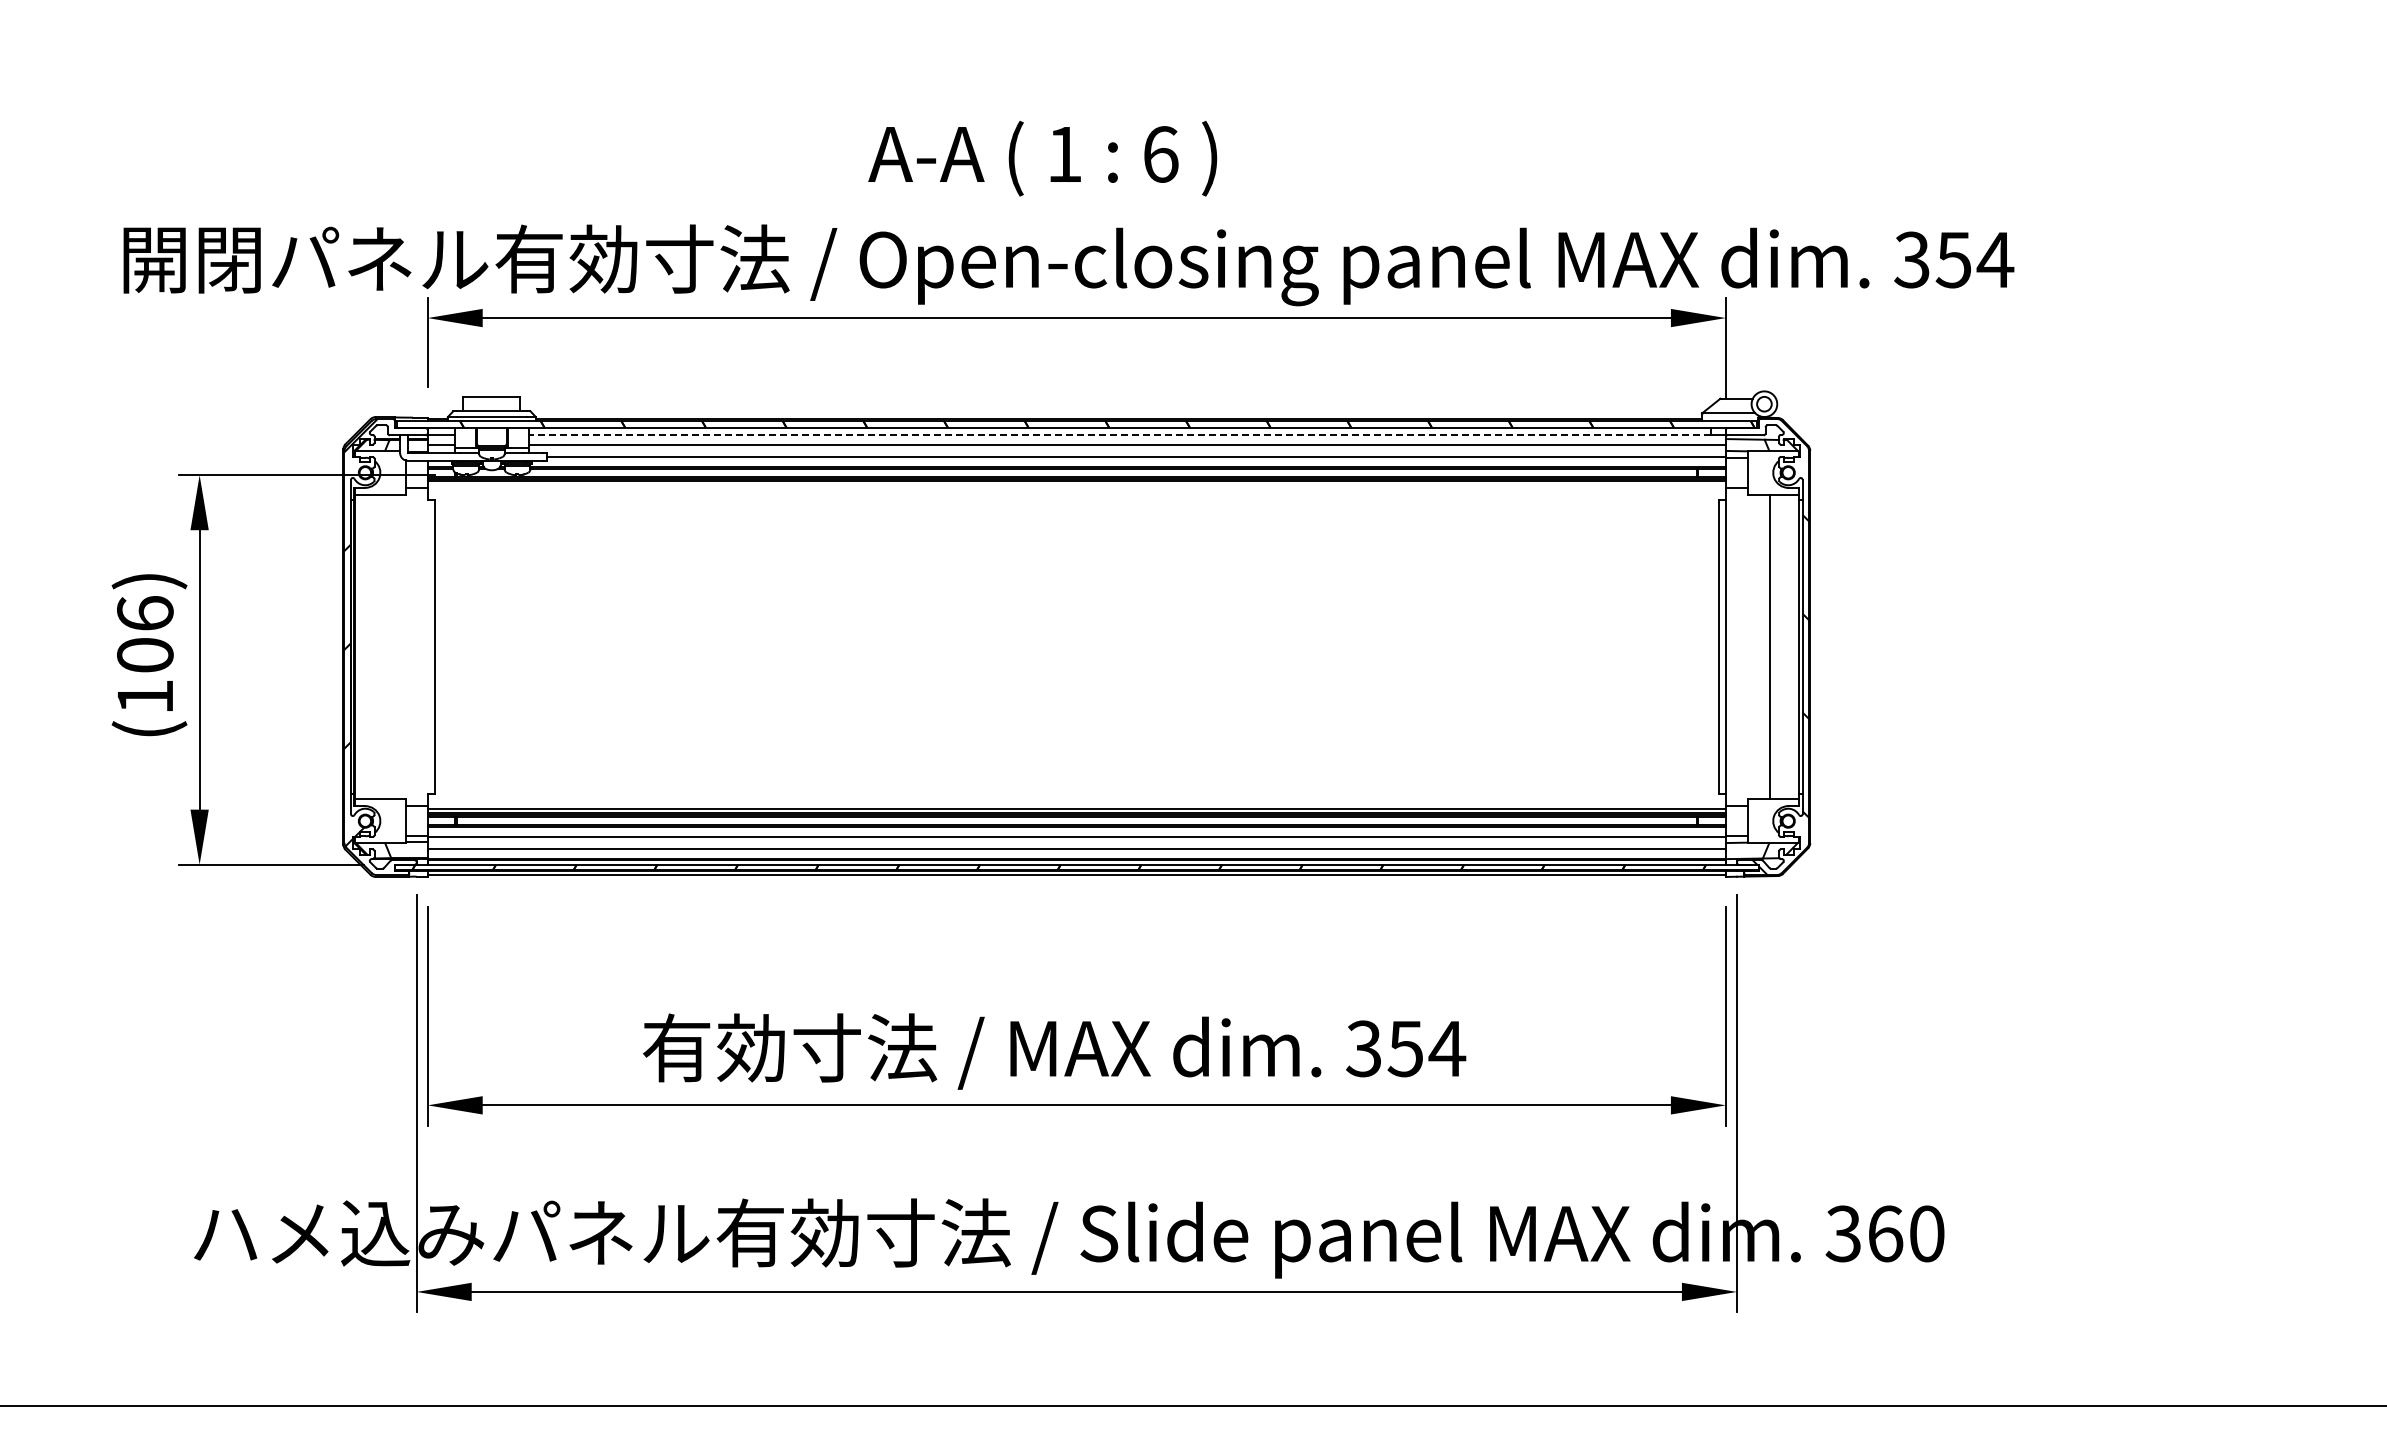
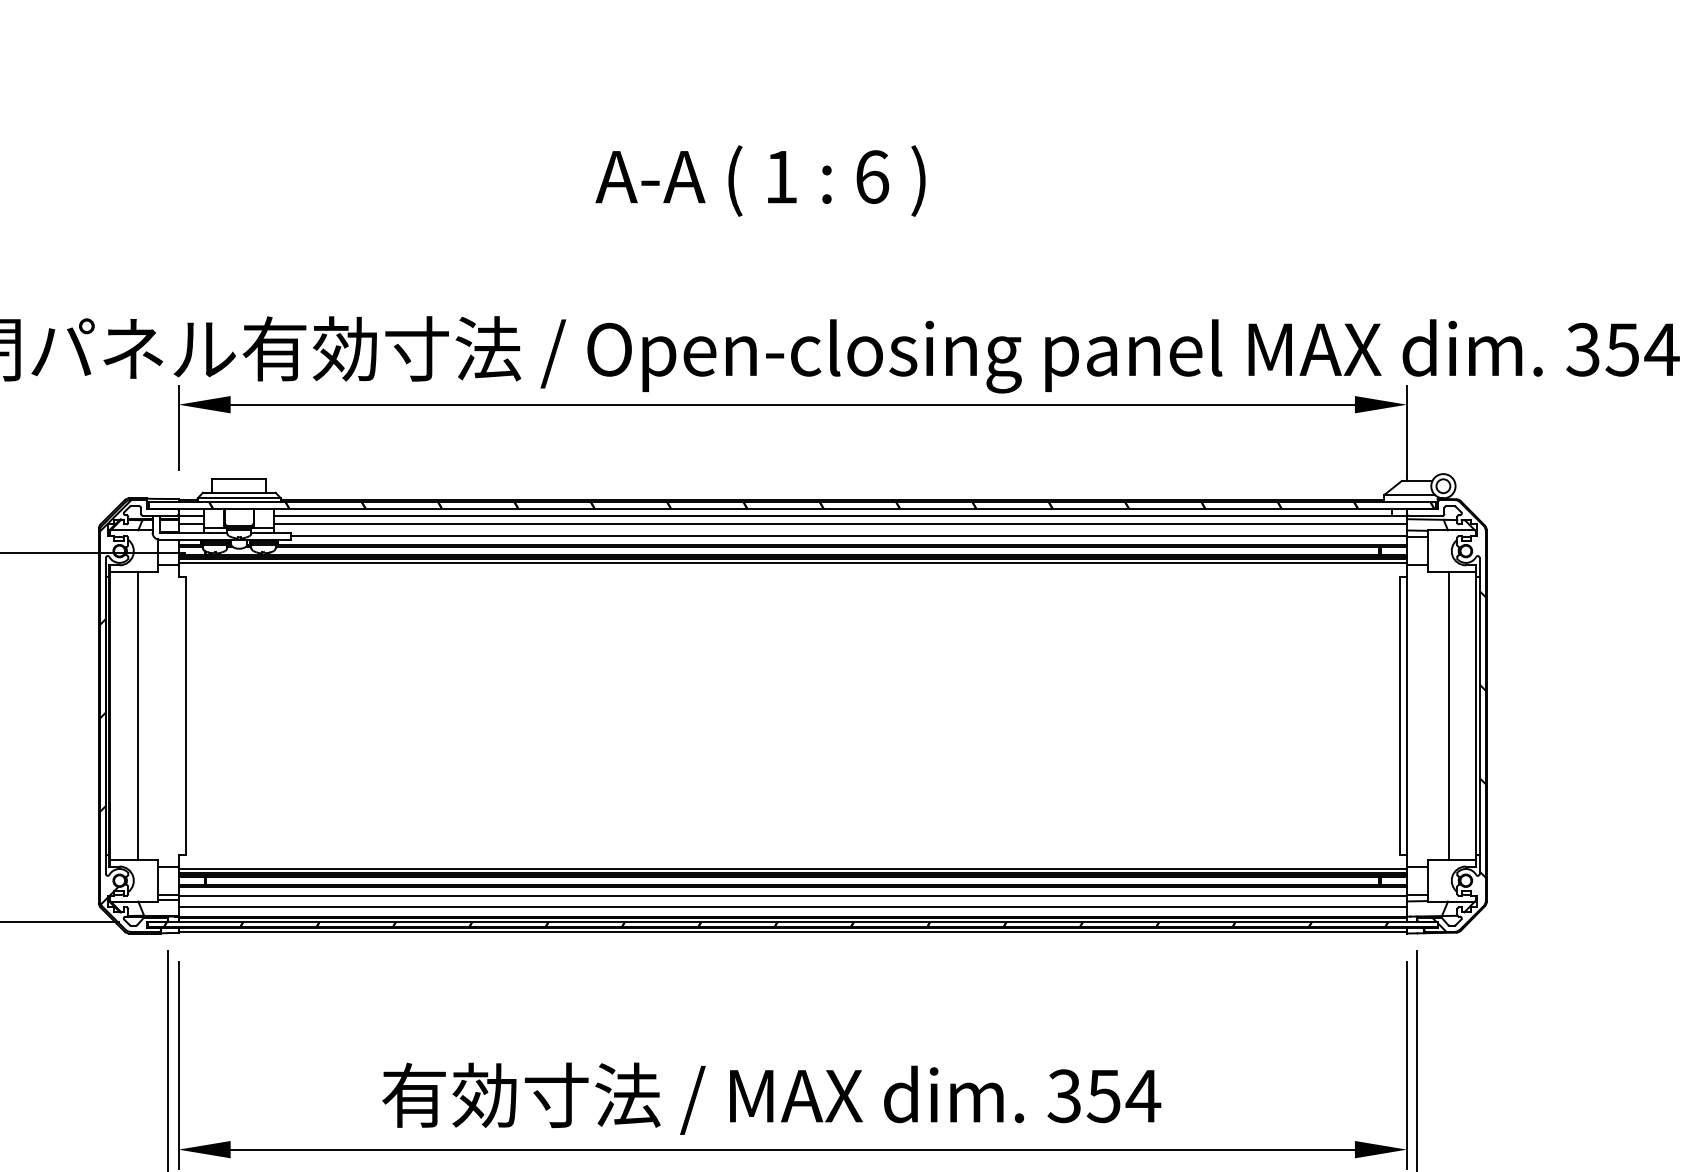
text: (1042, 158) -> (760, 180), moved
line: (1119, 435) -> (833, 515), dashed -> solid
line: (1076, 485) -> (792, 563), added
line: (384, 646) -> (137, 715), added

